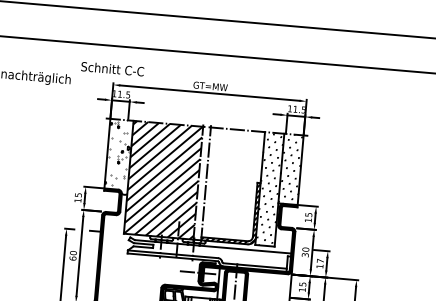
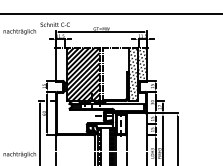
hatch: (118, 152) -> (61, 63), removed

